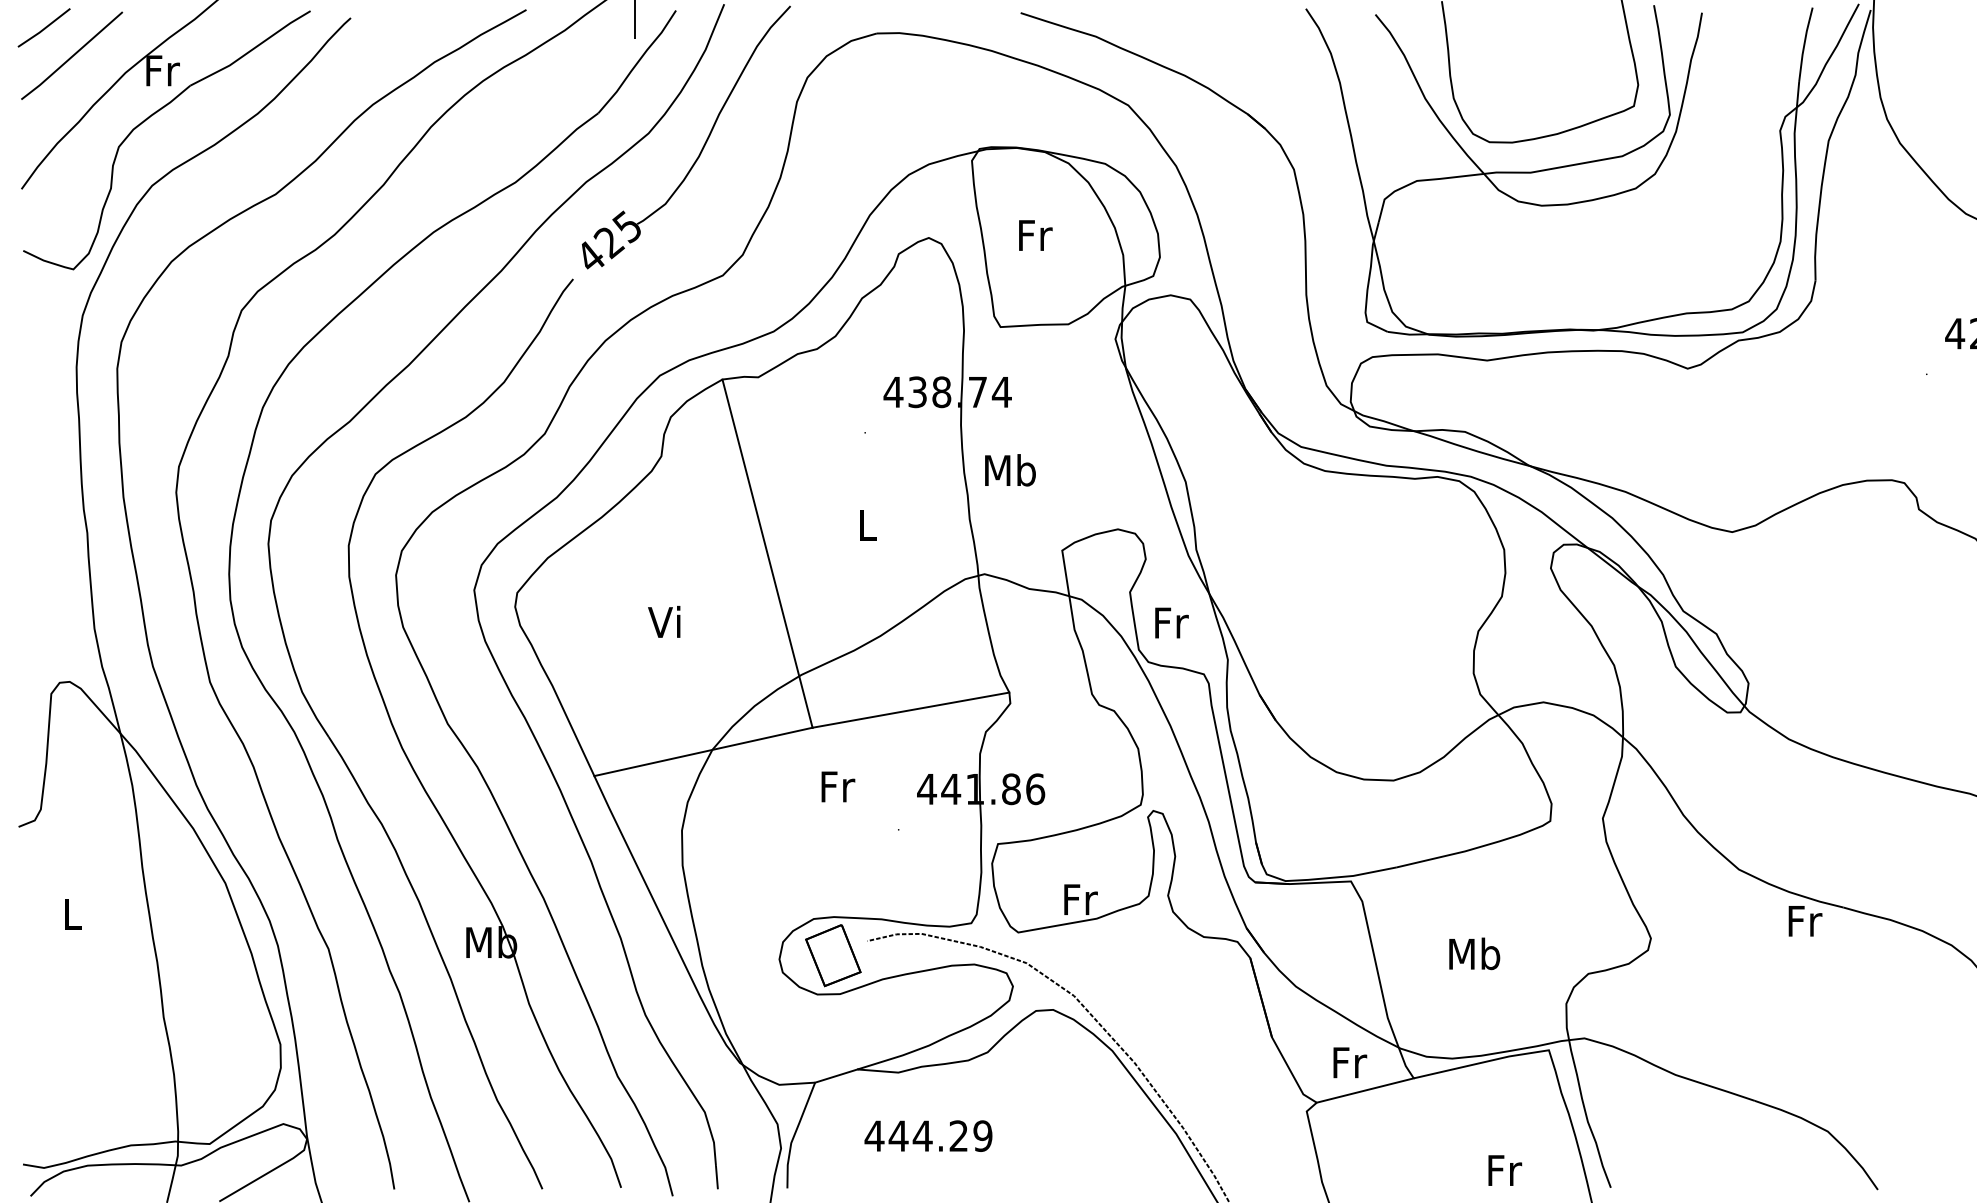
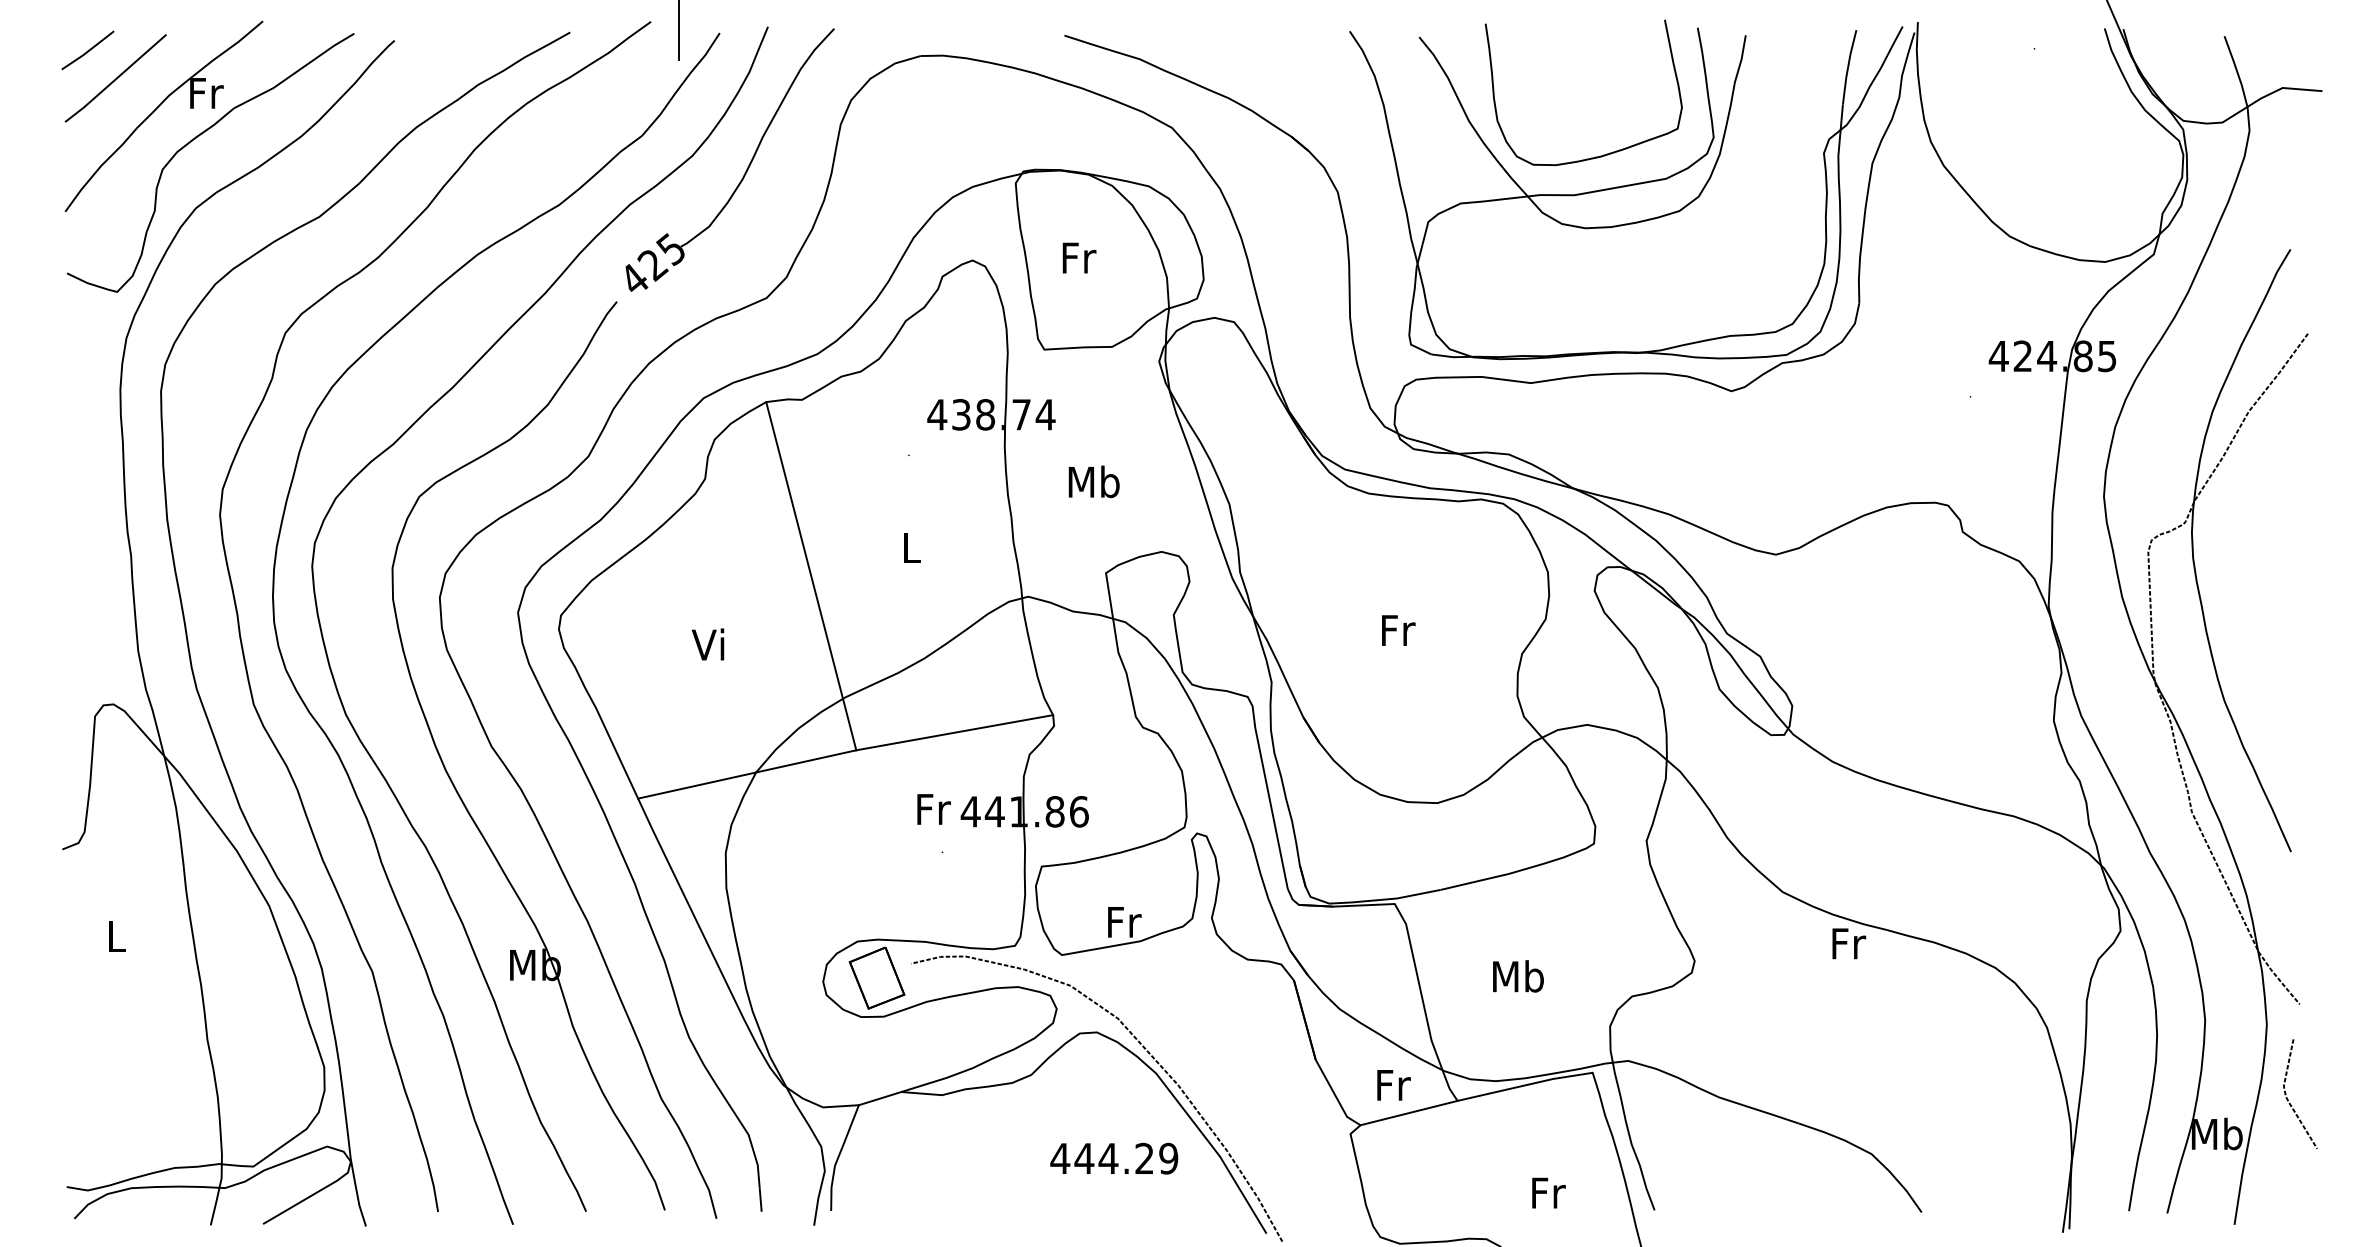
text: (1009, 469) -> (1093, 481), moved
text: (1171, 622) -> (1398, 630), moved
text: (837, 786) -> (933, 809), moved
text: (928, 1135) -> (1114, 1158), moved

